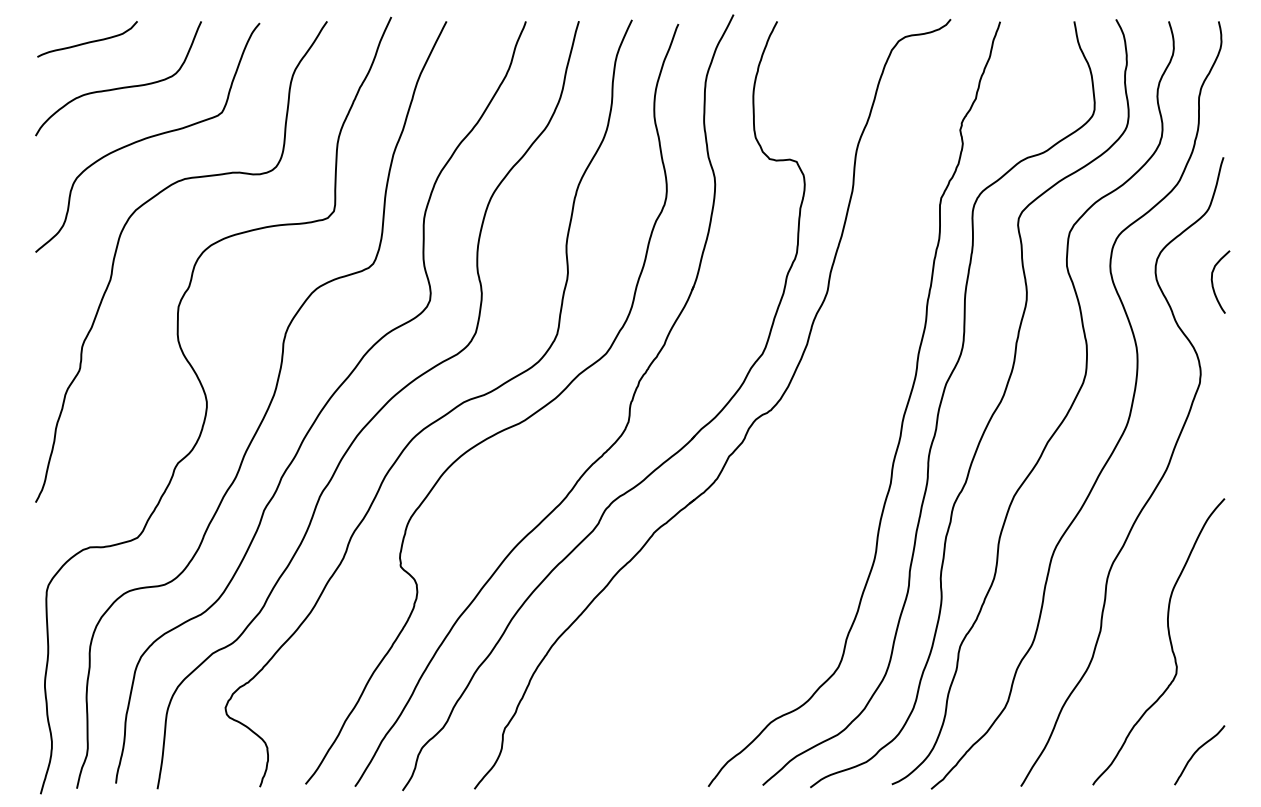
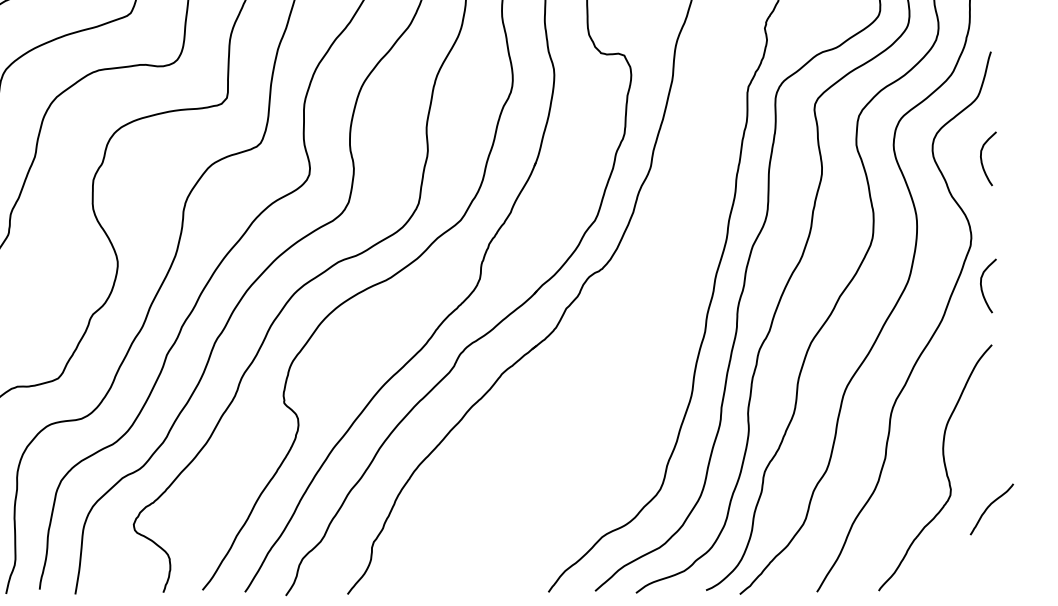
curve: (1213, 430) -> (982, 286), added
curve: (1196, 752) -> (989, 507), moved

